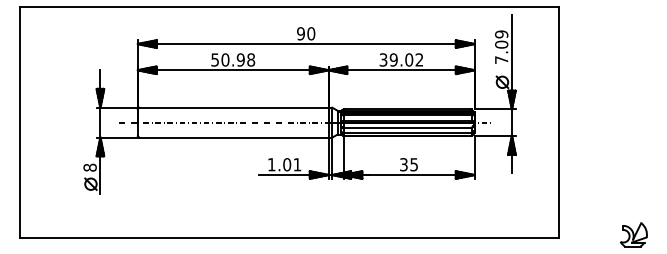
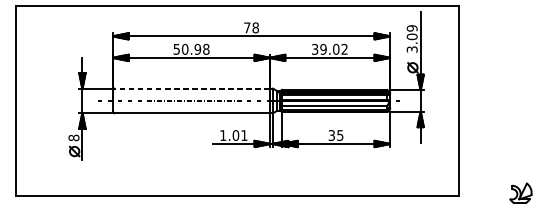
text: (306, 33) -> (251, 27), 90 -> 78
text: (501, 59) -> (412, 49), 7.09 -> 3.09
line: (233, 107) -> (191, 88), solid -> dashed

